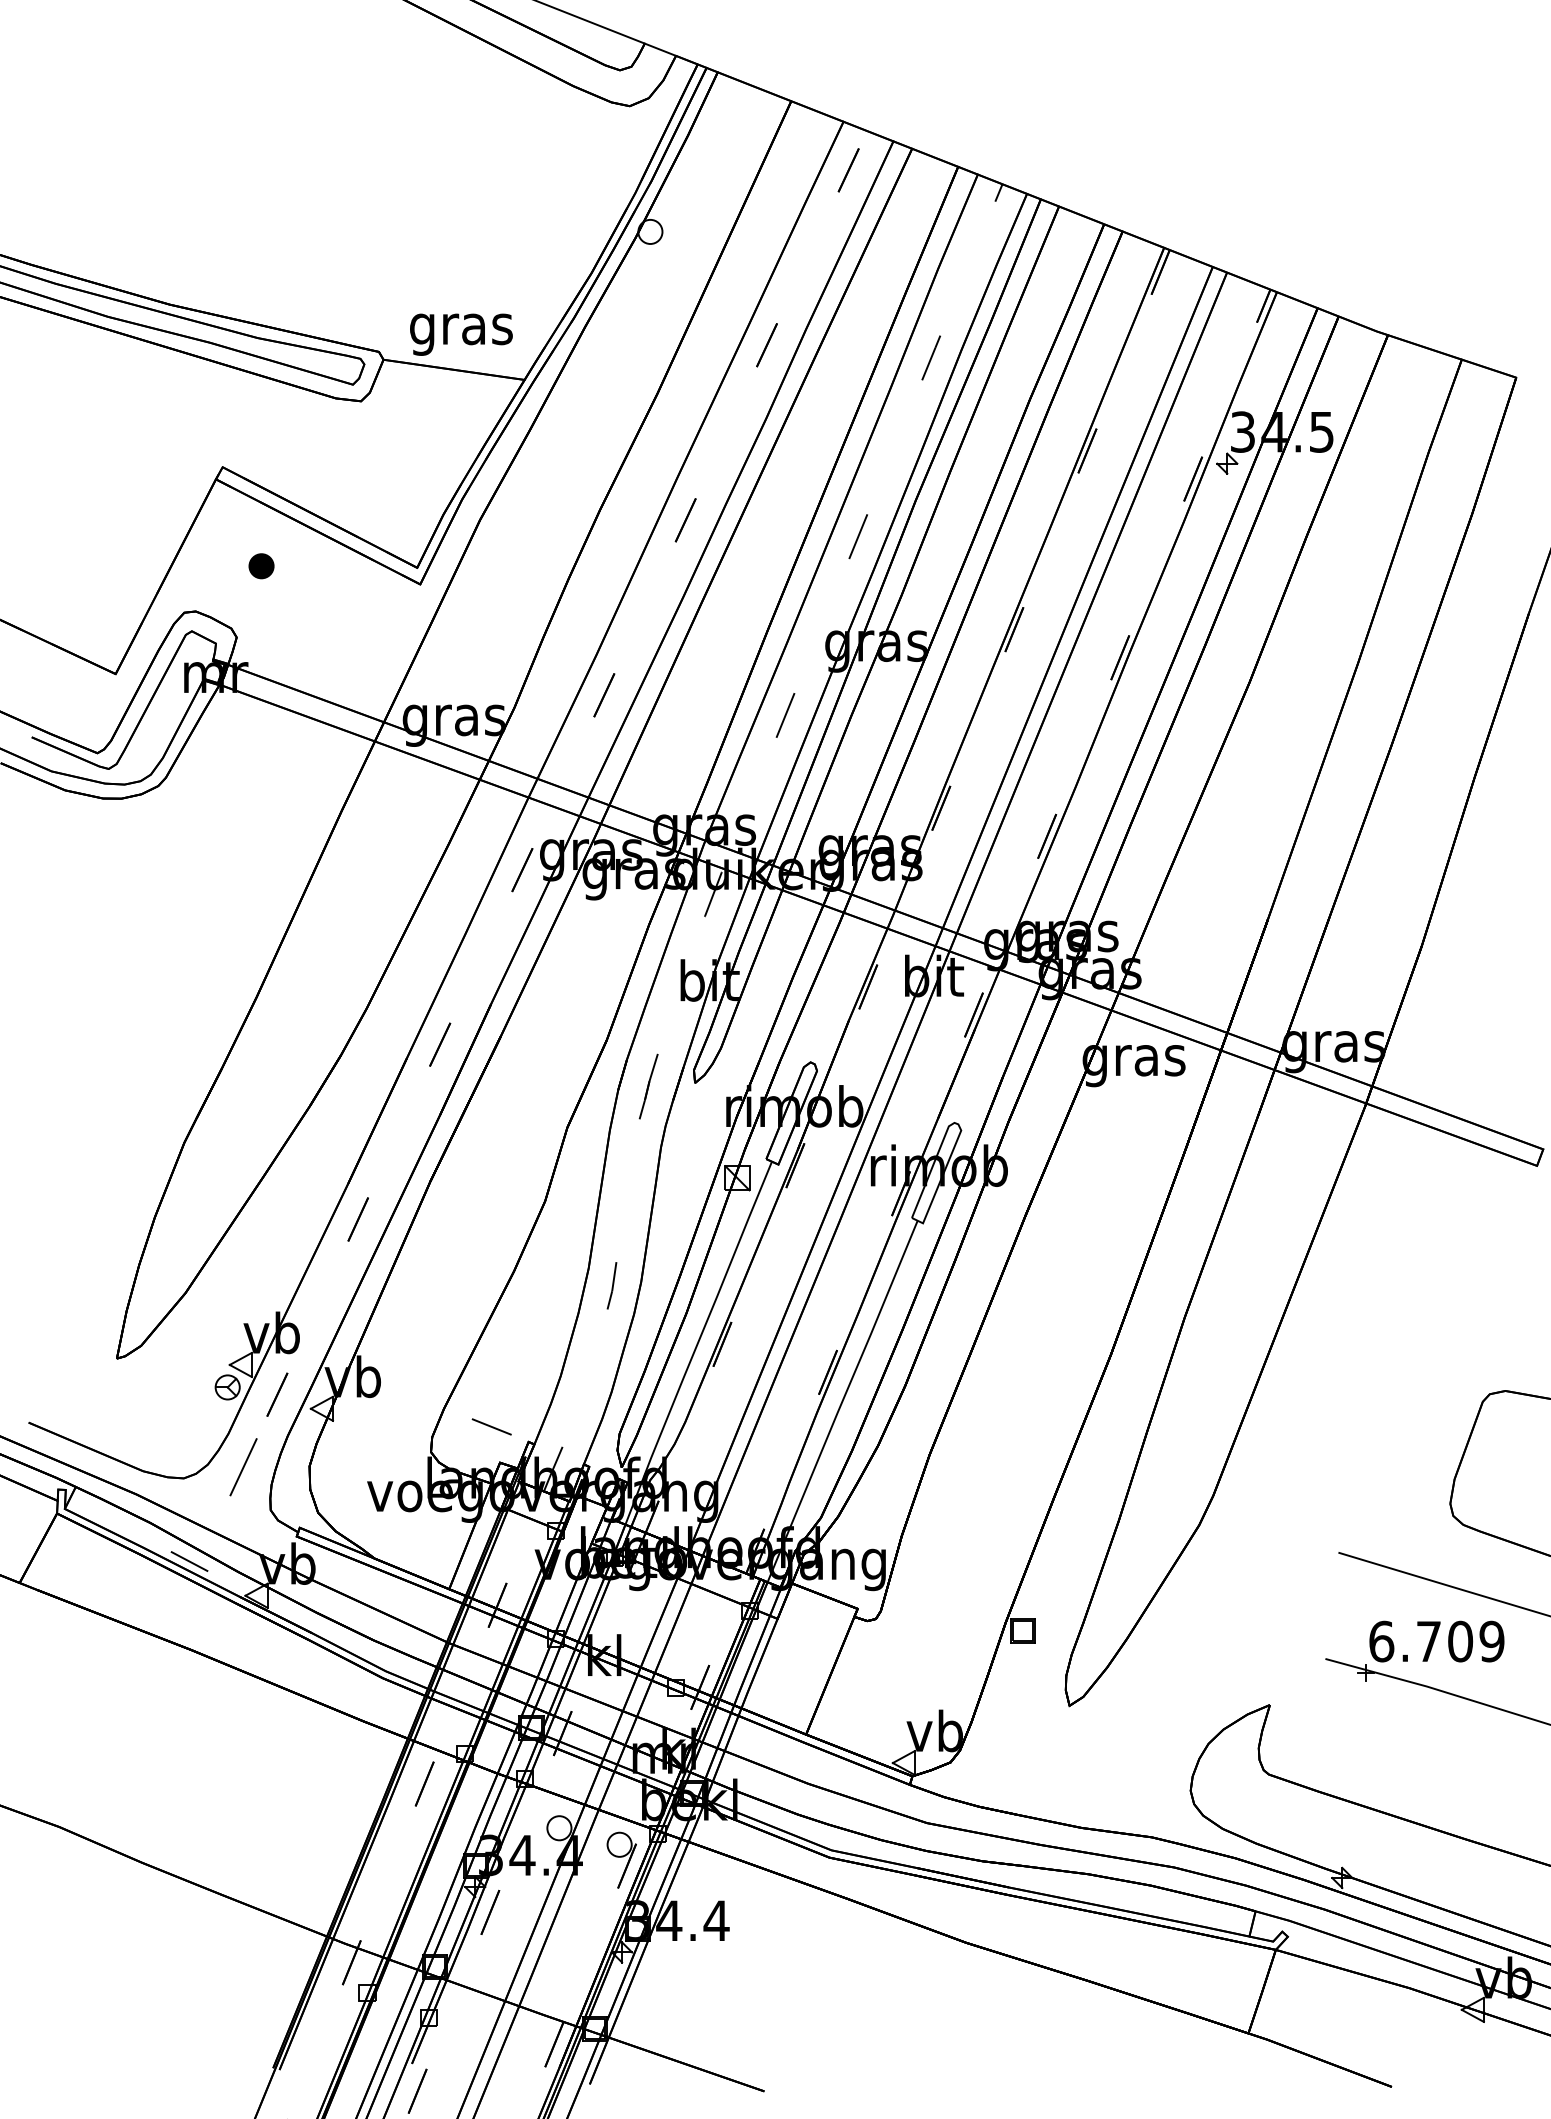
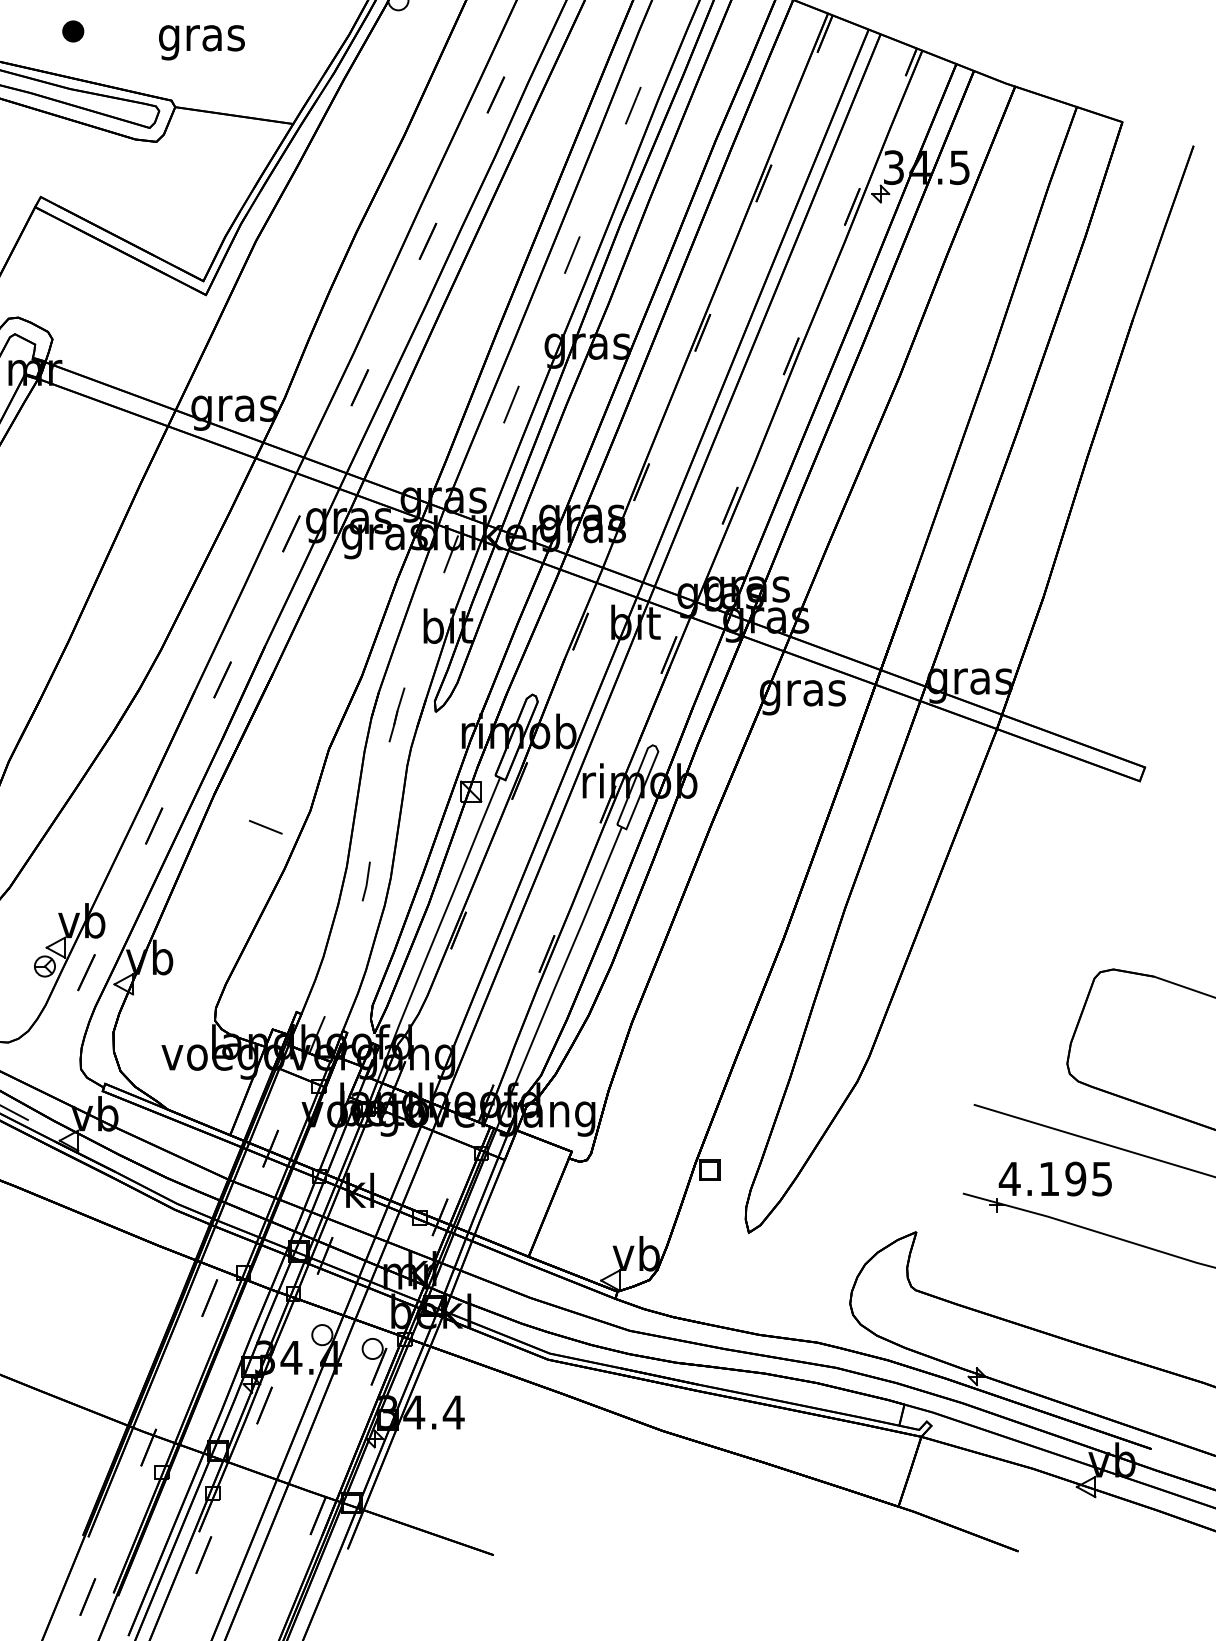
text: (461, 334) -> (201, 42), moved
part: (261, 566) -> (73, 31), moved
line: (491, 1426) -> (265, 826), moved
line: (243, 1467) -> (58, 1033), removed
text: (1436, 1641) -> (1055, 1178), 6.709 -> 4.195

